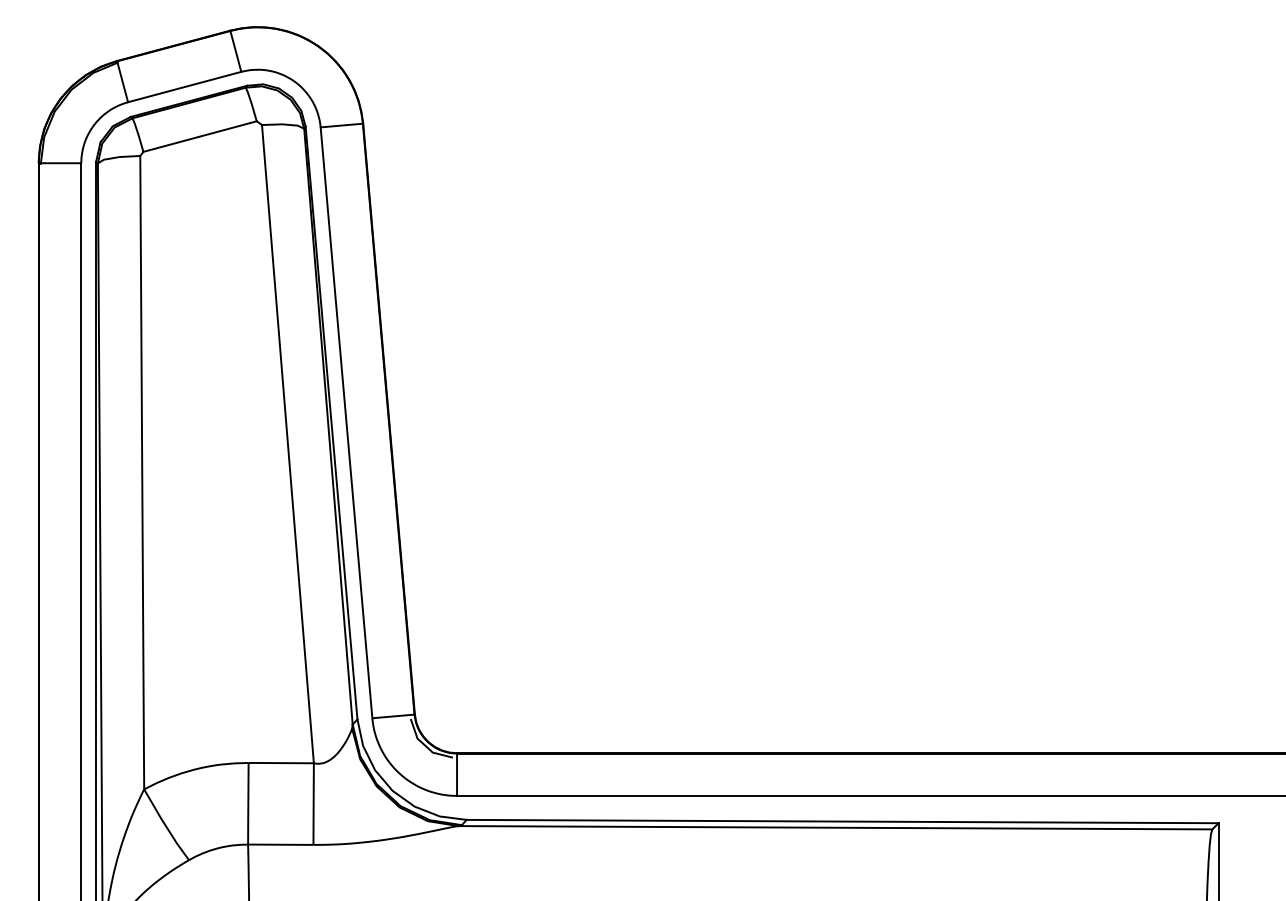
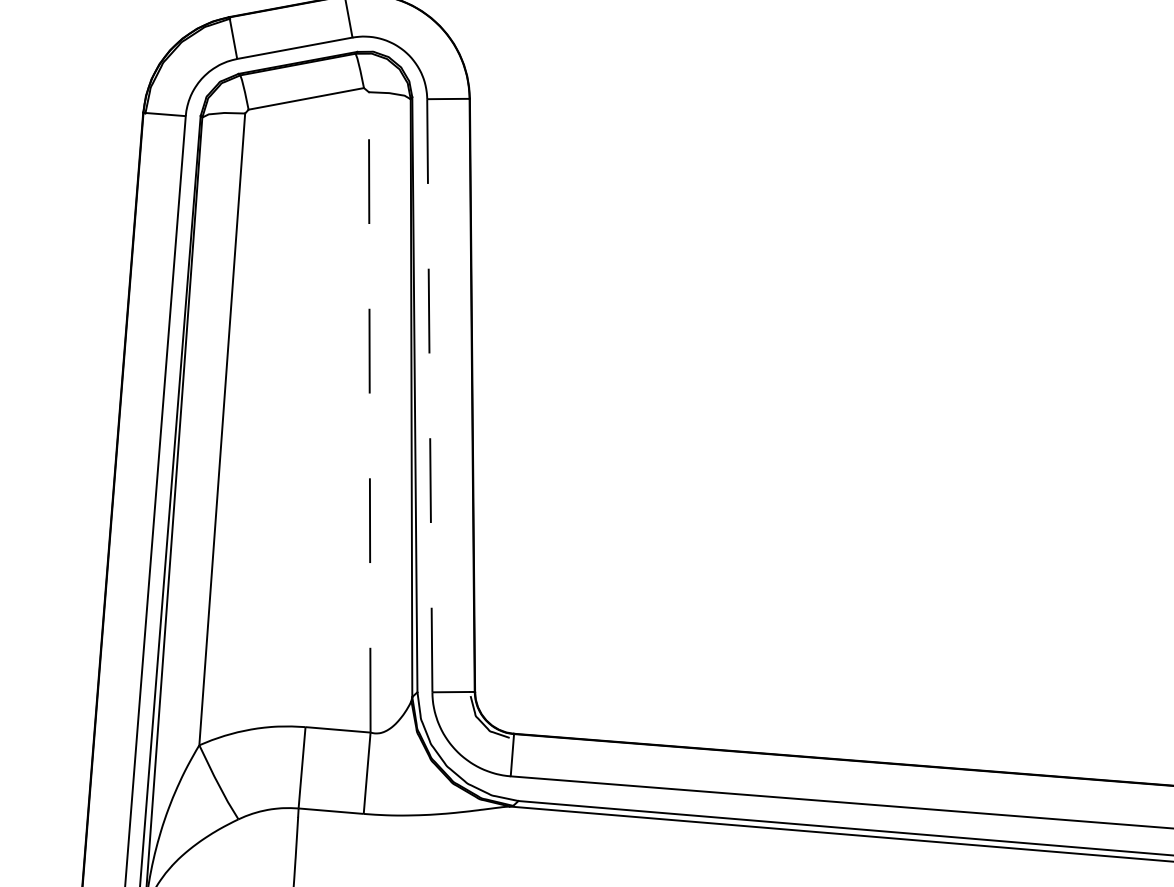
line: (346, 422) -> (429, 395), solid -> dashed
line: (287, 443) -> (369, 411), solid -> dashed

